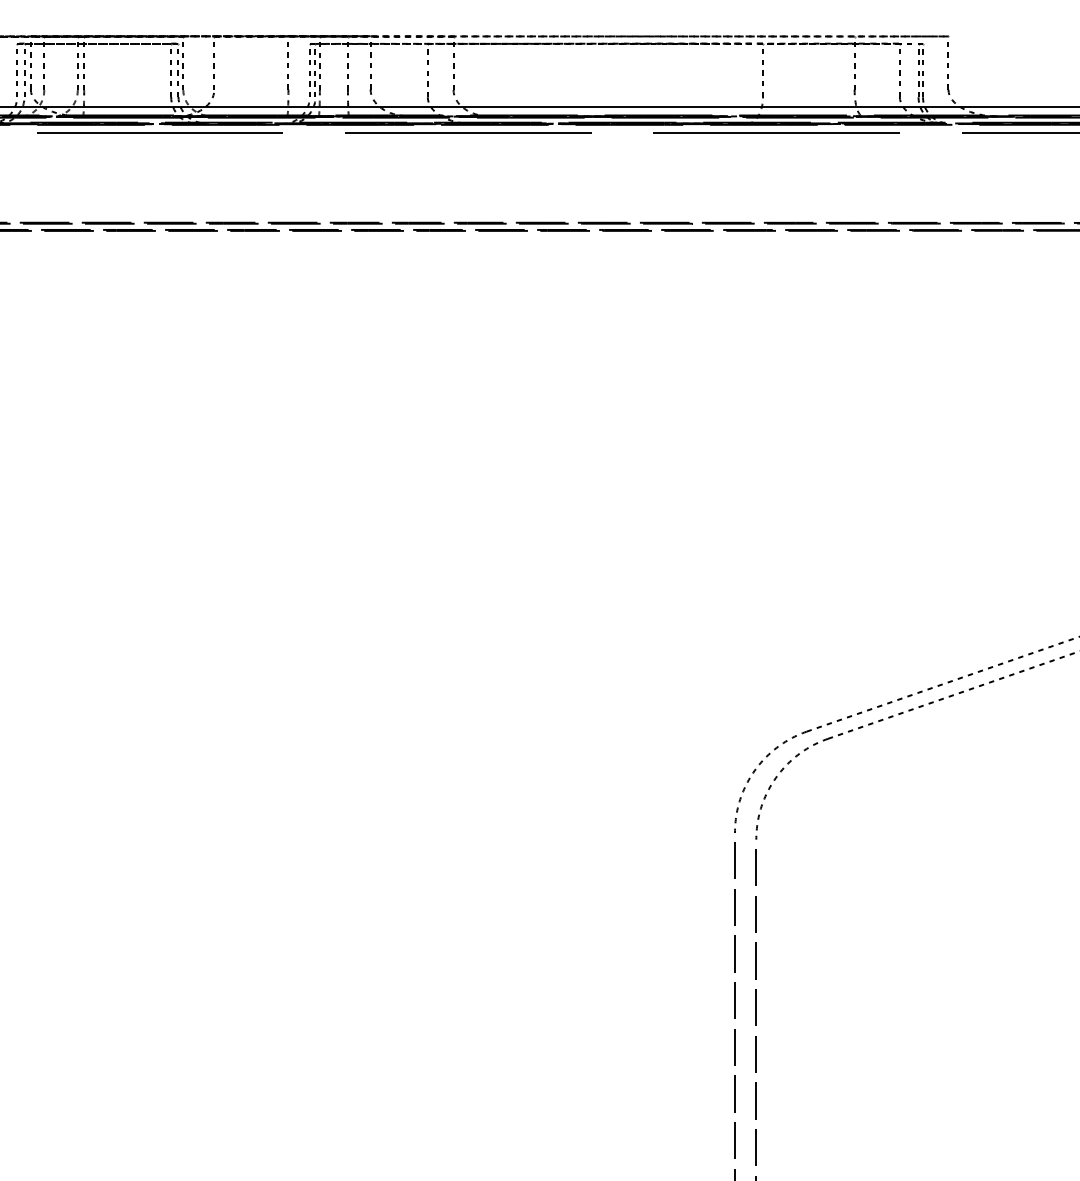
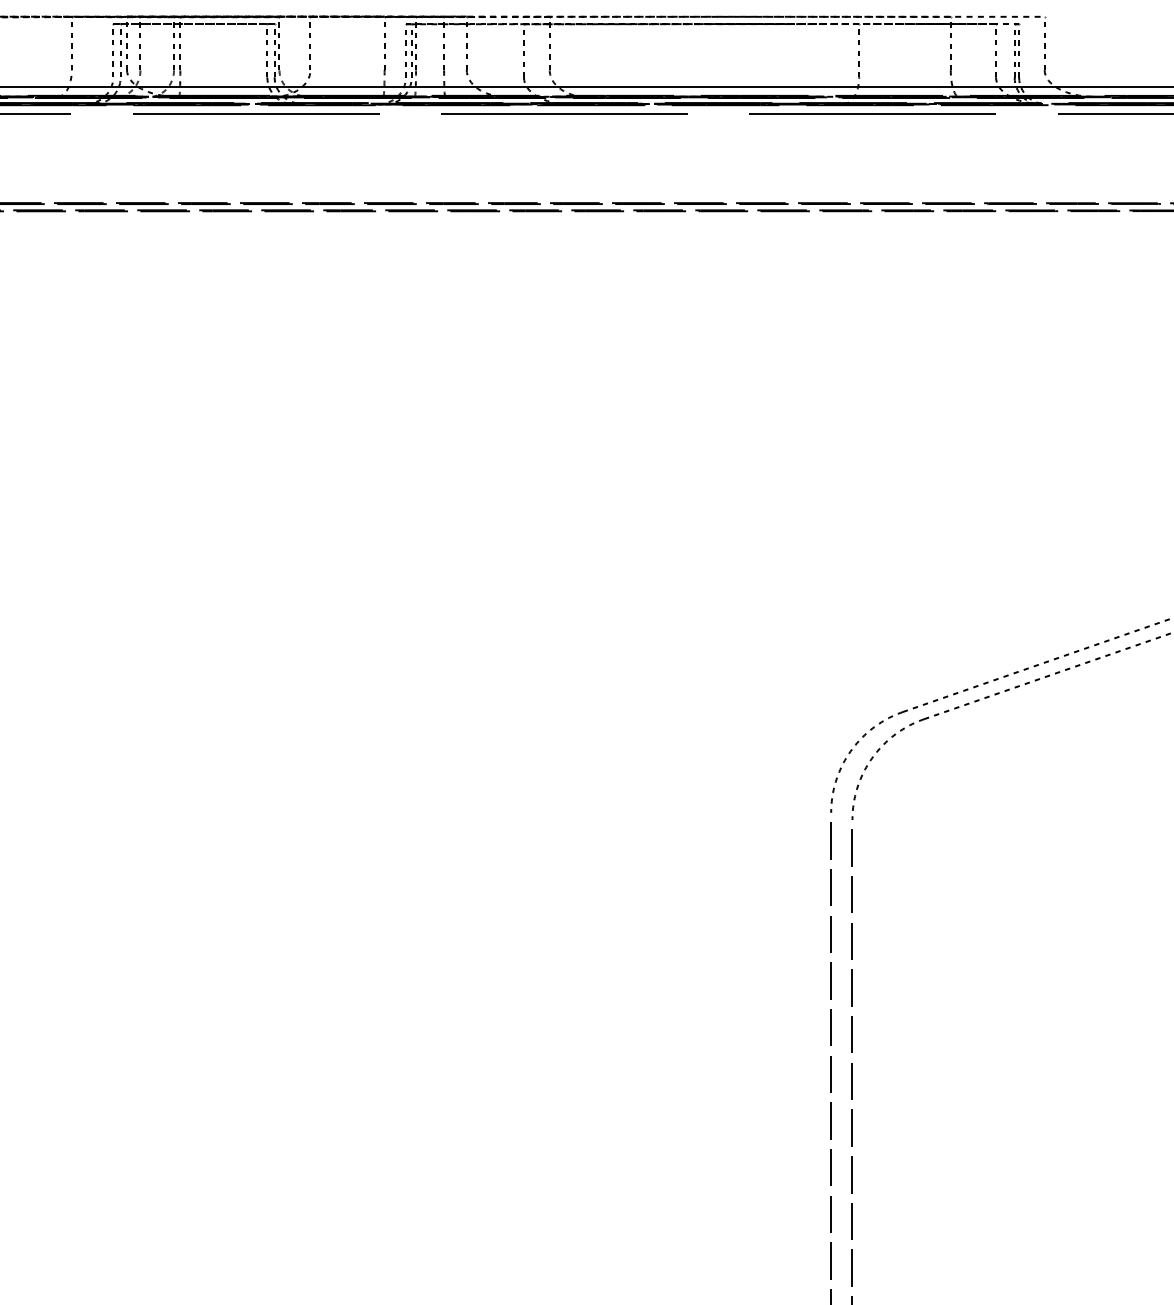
line: (901, 36) -> (997, 16), removed

